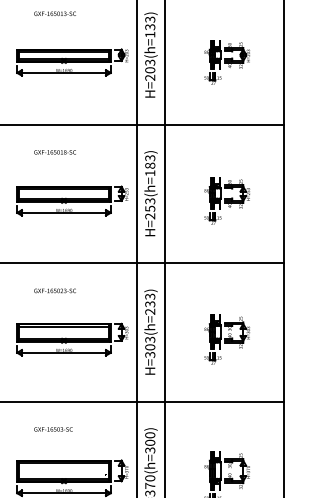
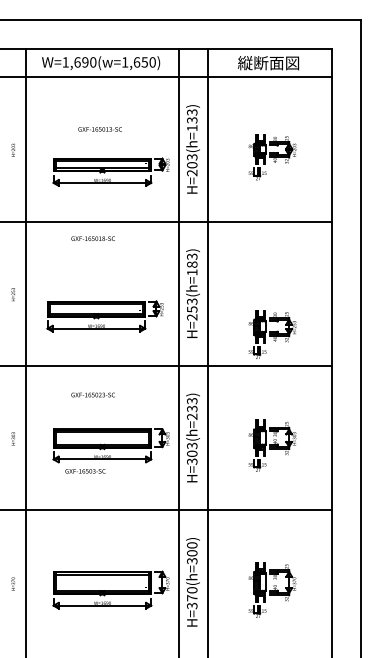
text: (54, 13) -> (99, 129), moved
part: (71, 61) -> (110, 171), moved
text: (54, 152) -> (92, 238), moved
part: (71, 201) -> (104, 316), moved
part: (227, 201) -> (272, 334), moved
text: (53, 429) -> (85, 471), moved

